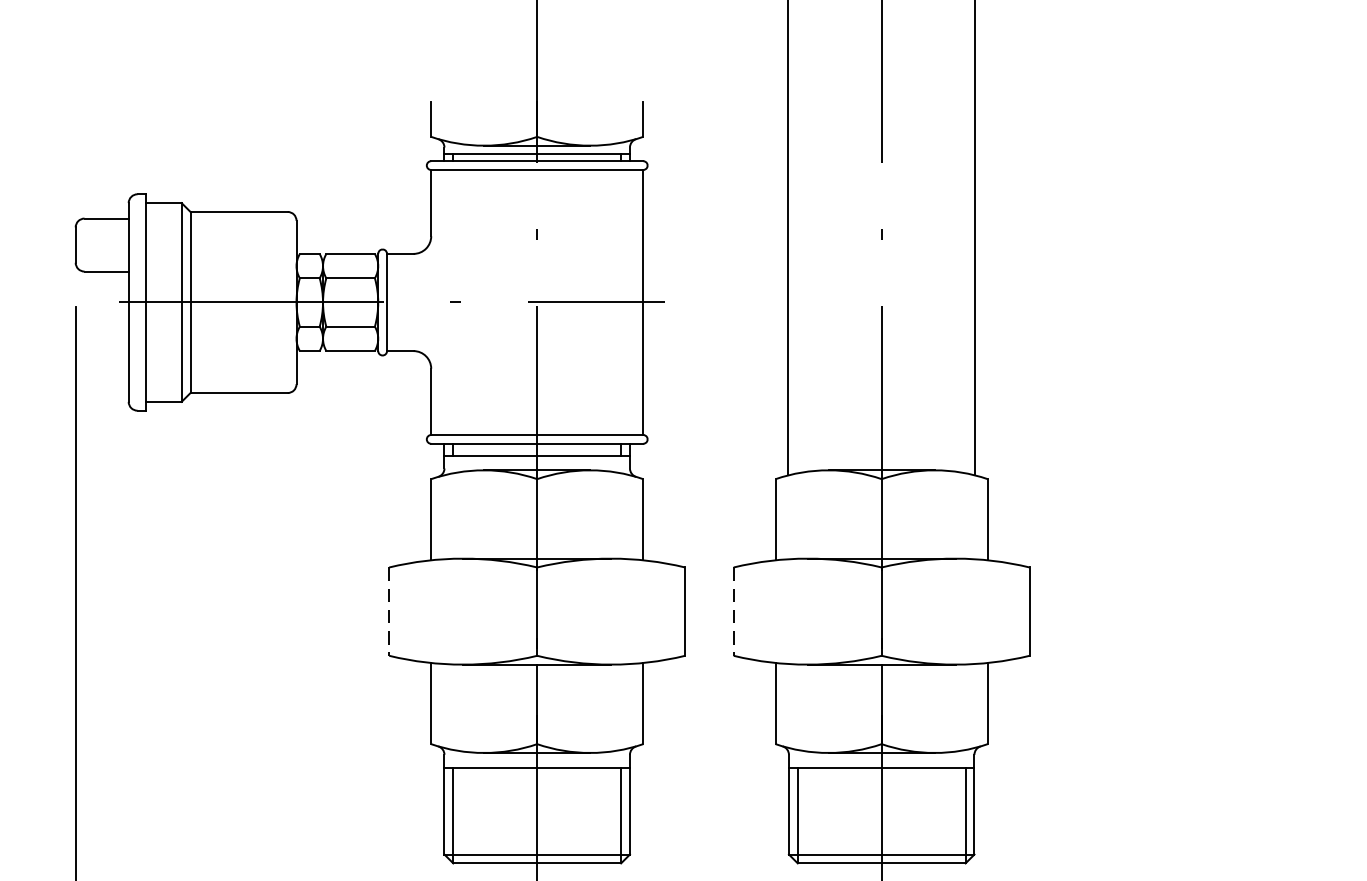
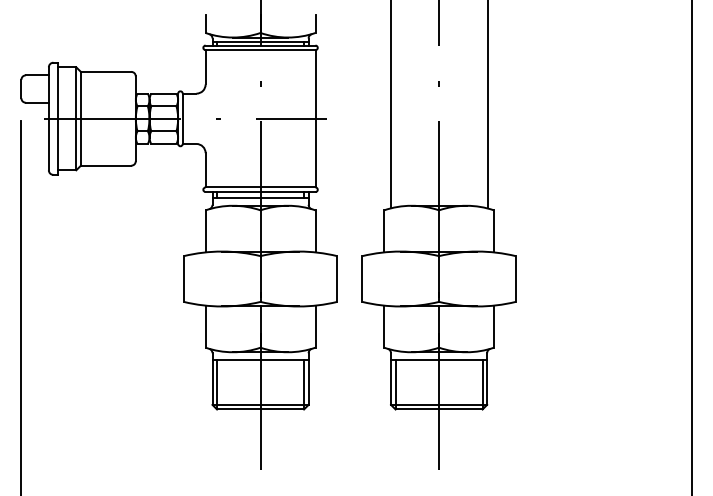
line: (388, 612) -> (183, 279), dashed -> solid
line: (733, 612) -> (362, 279), dashed -> solid

